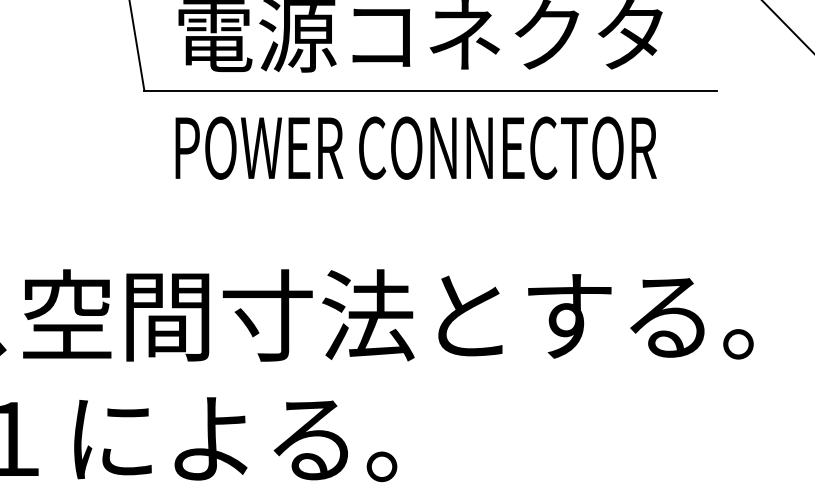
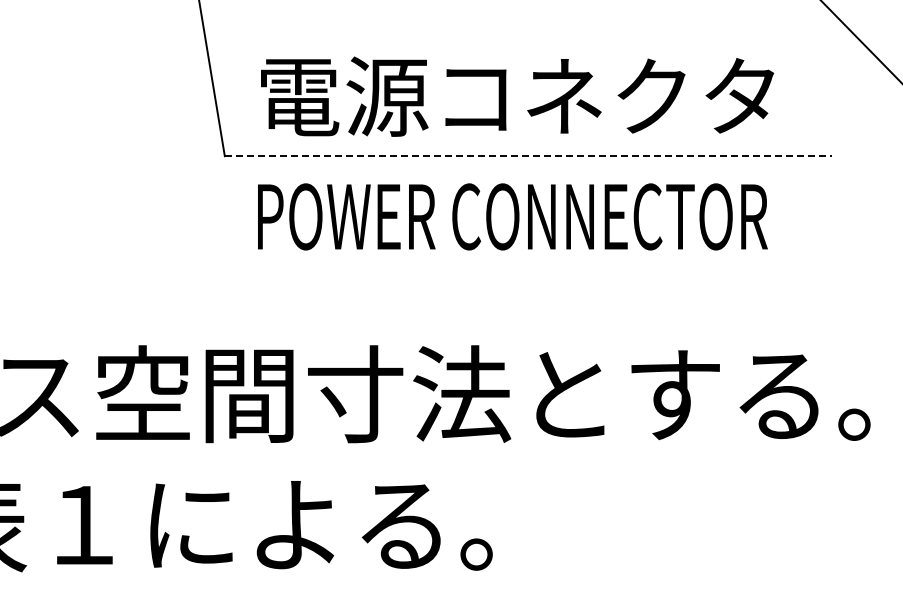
line: (430, 91) -> (528, 156), solid -> dashed

